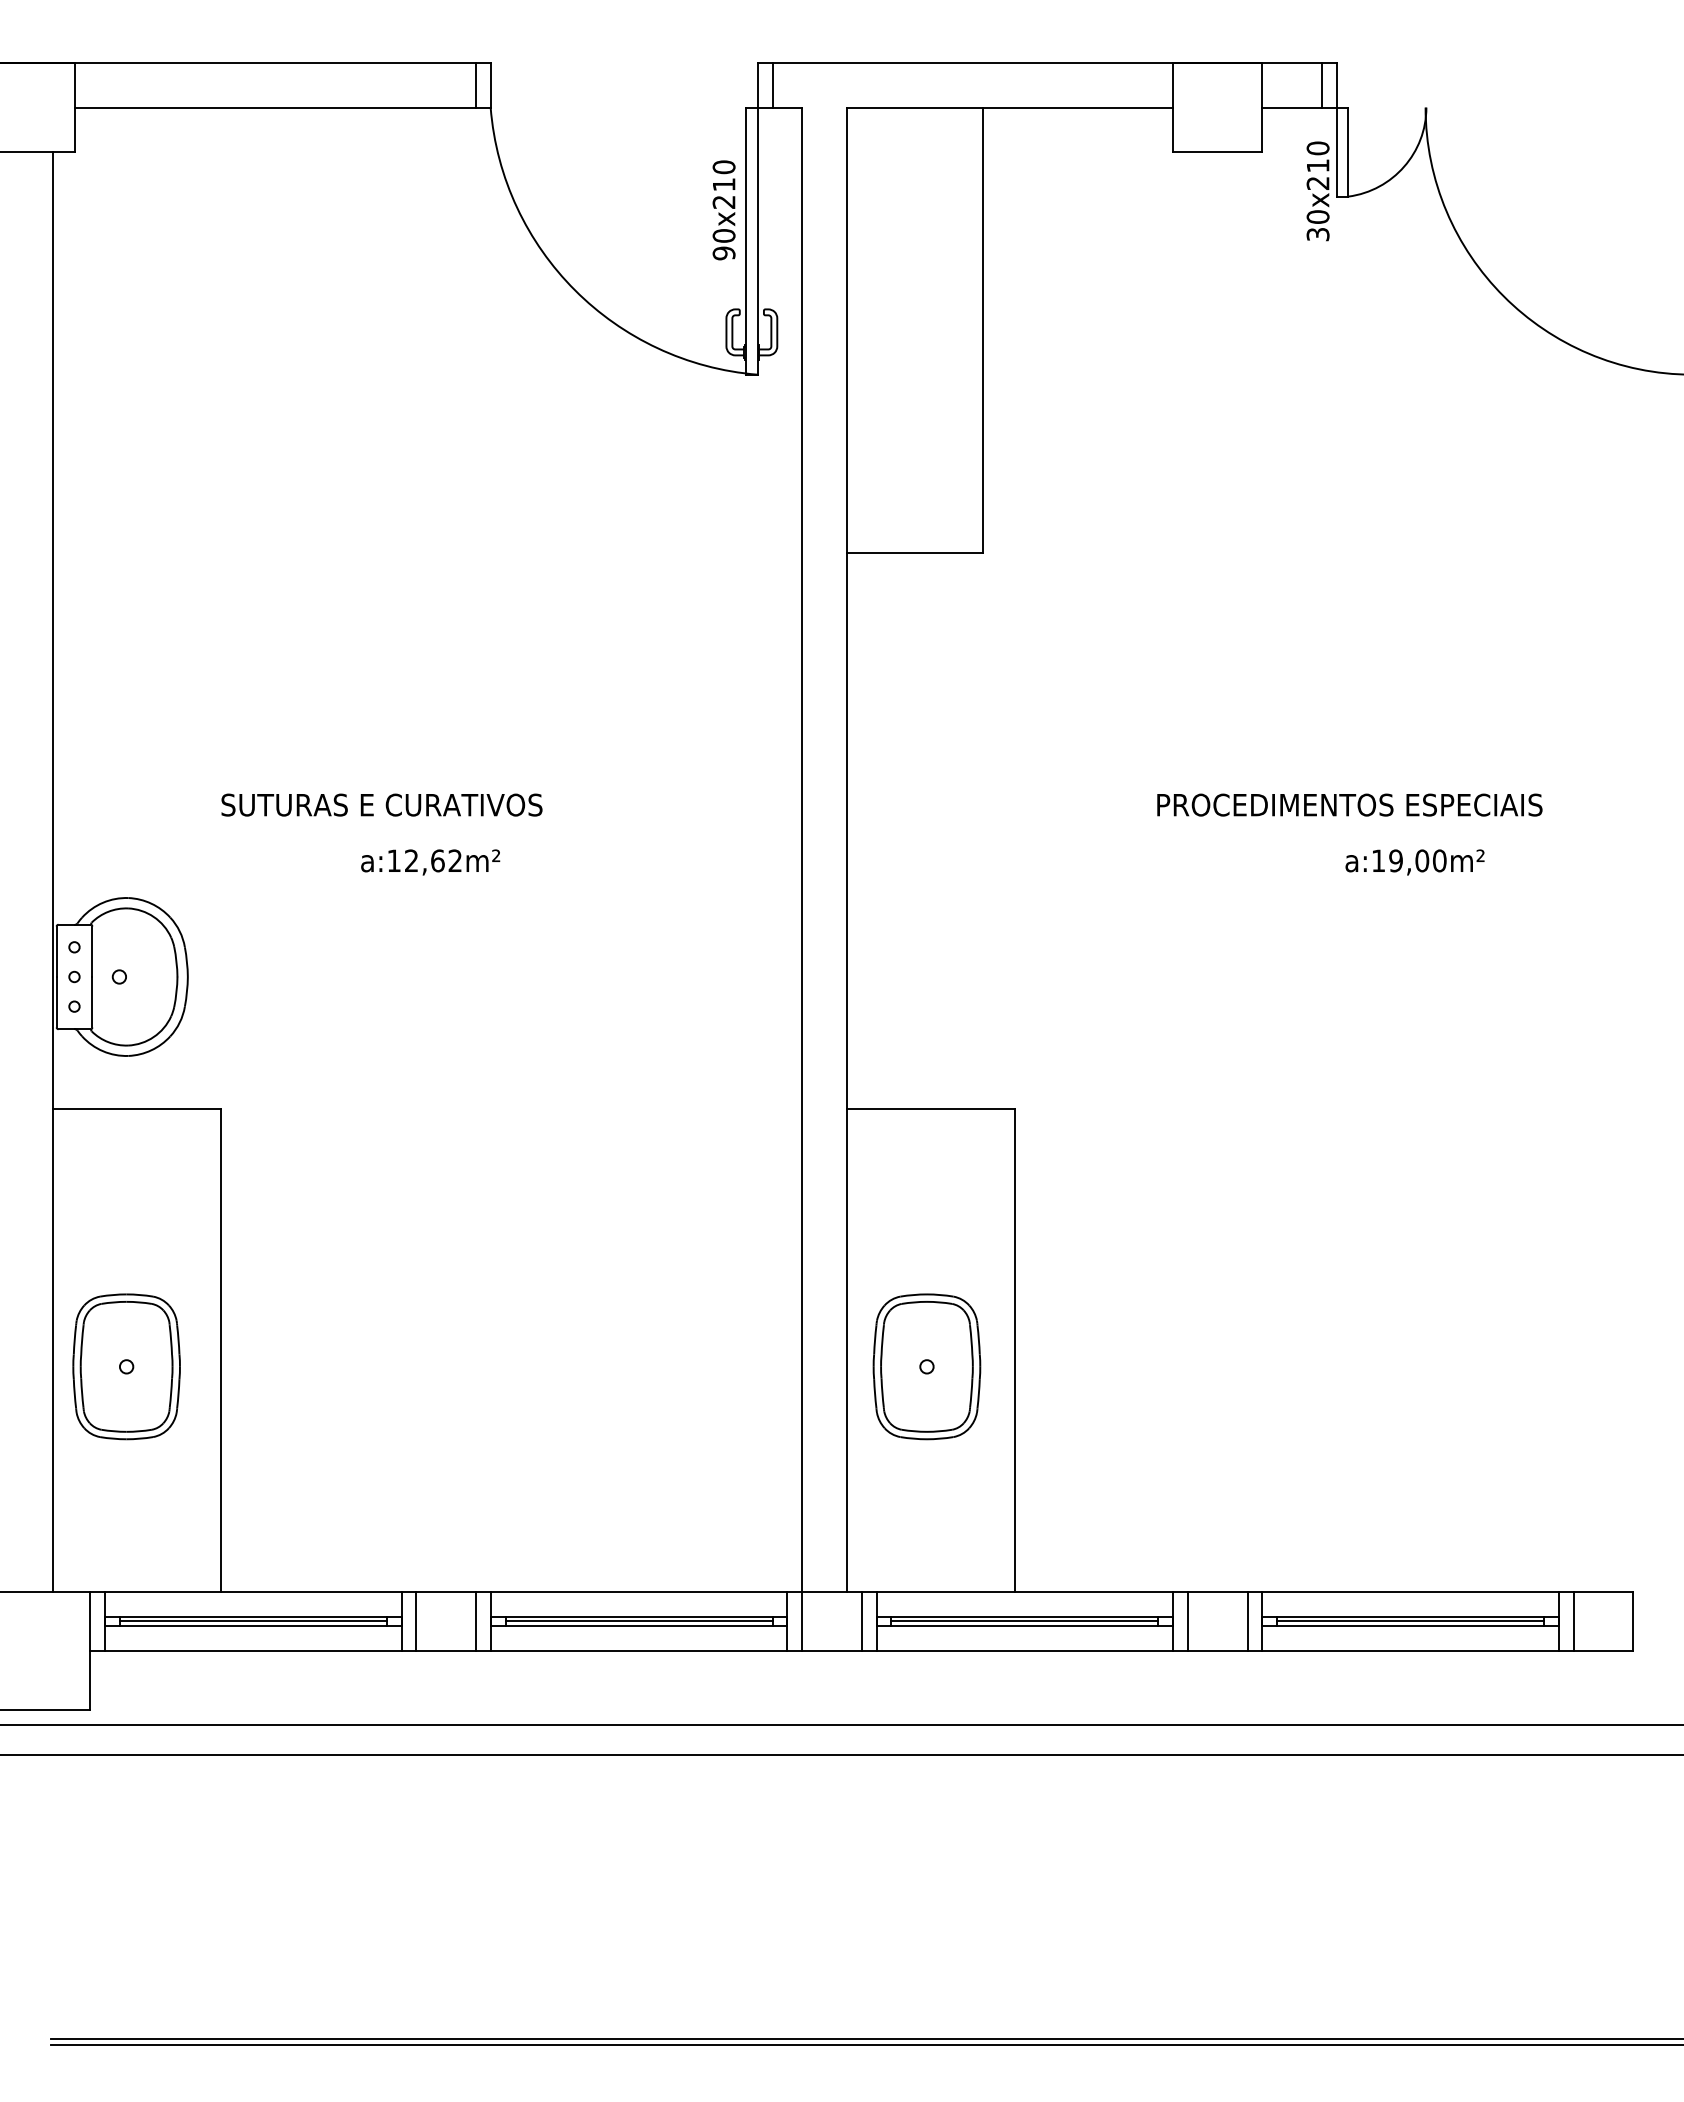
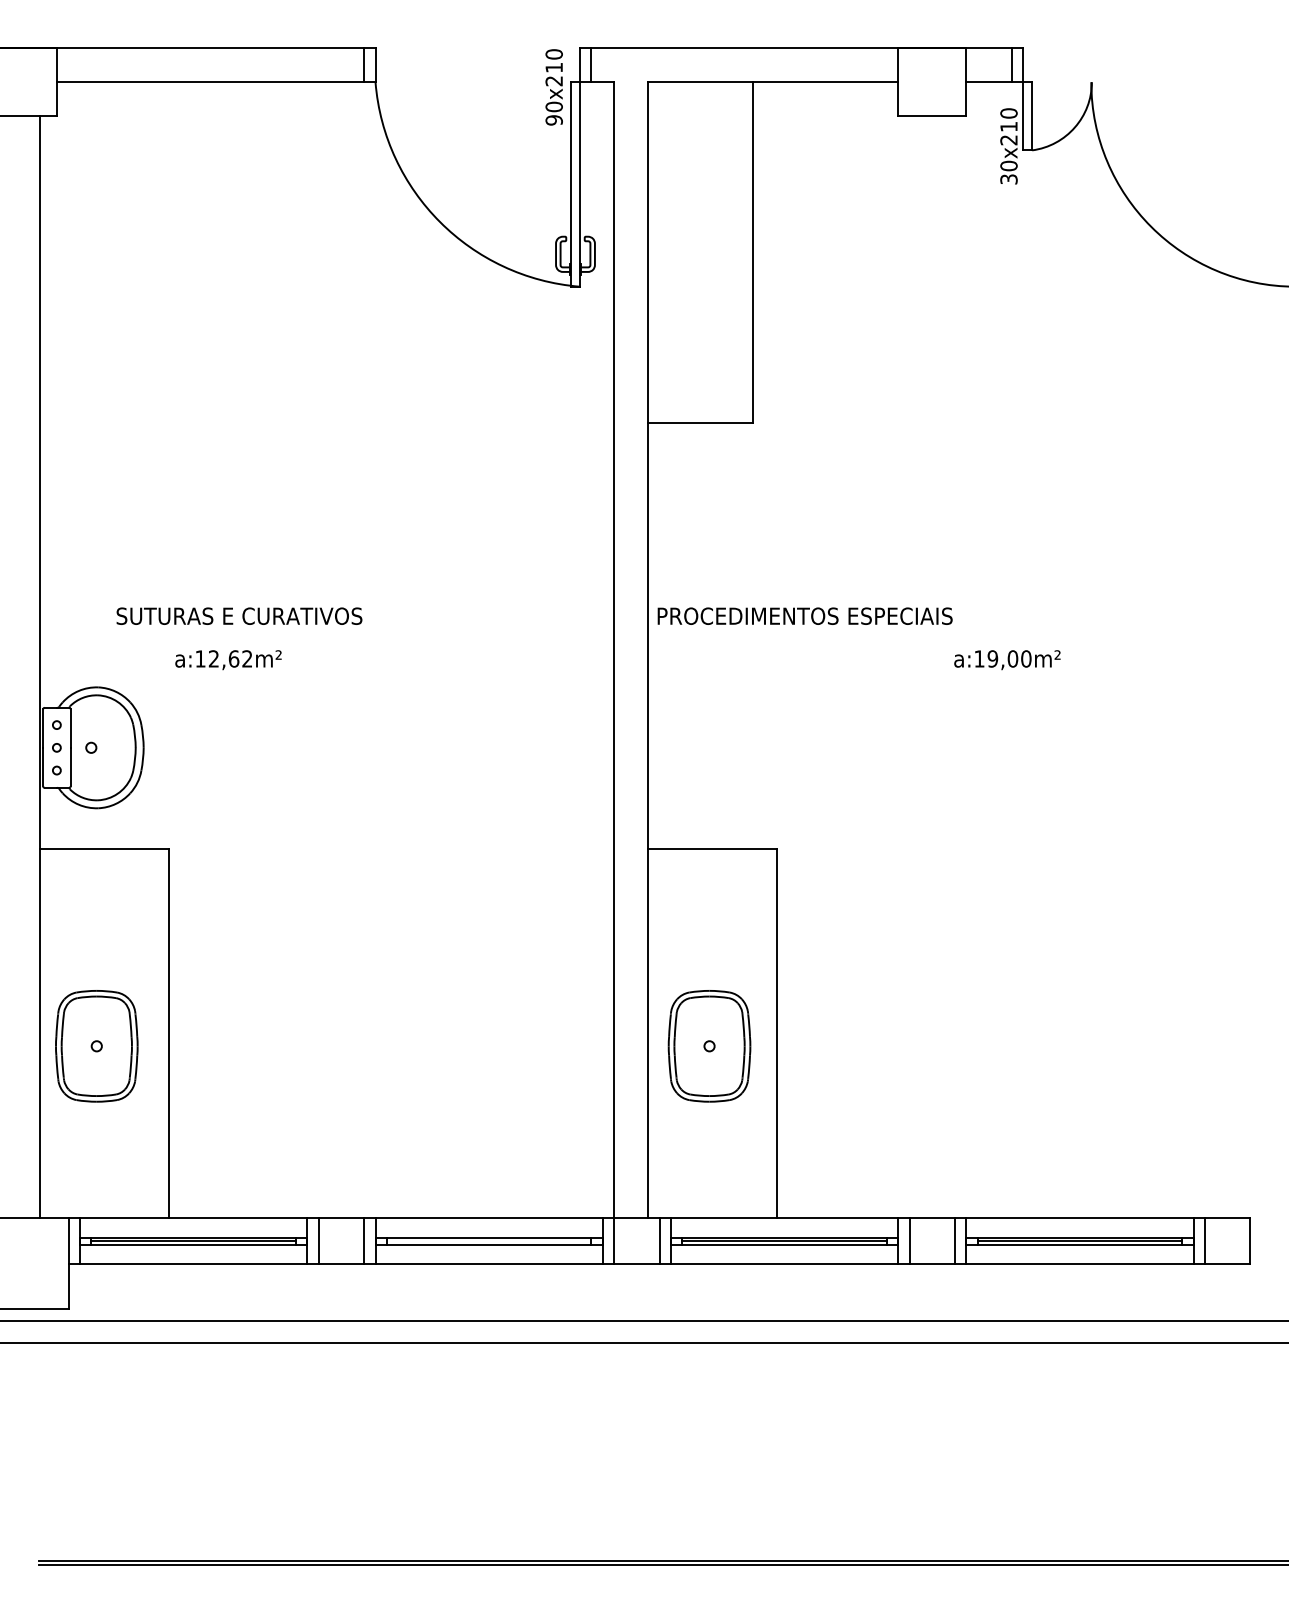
text: (723, 210) -> (553, 87), moved
text: (381, 804) -> (239, 615), moved
text: (1349, 804) -> (804, 615), moved
text: (430, 862) -> (228, 660), moved
text: (1414, 862) -> (1007, 660), moved
line: (638, 1621) -> (488, 1241), removed

